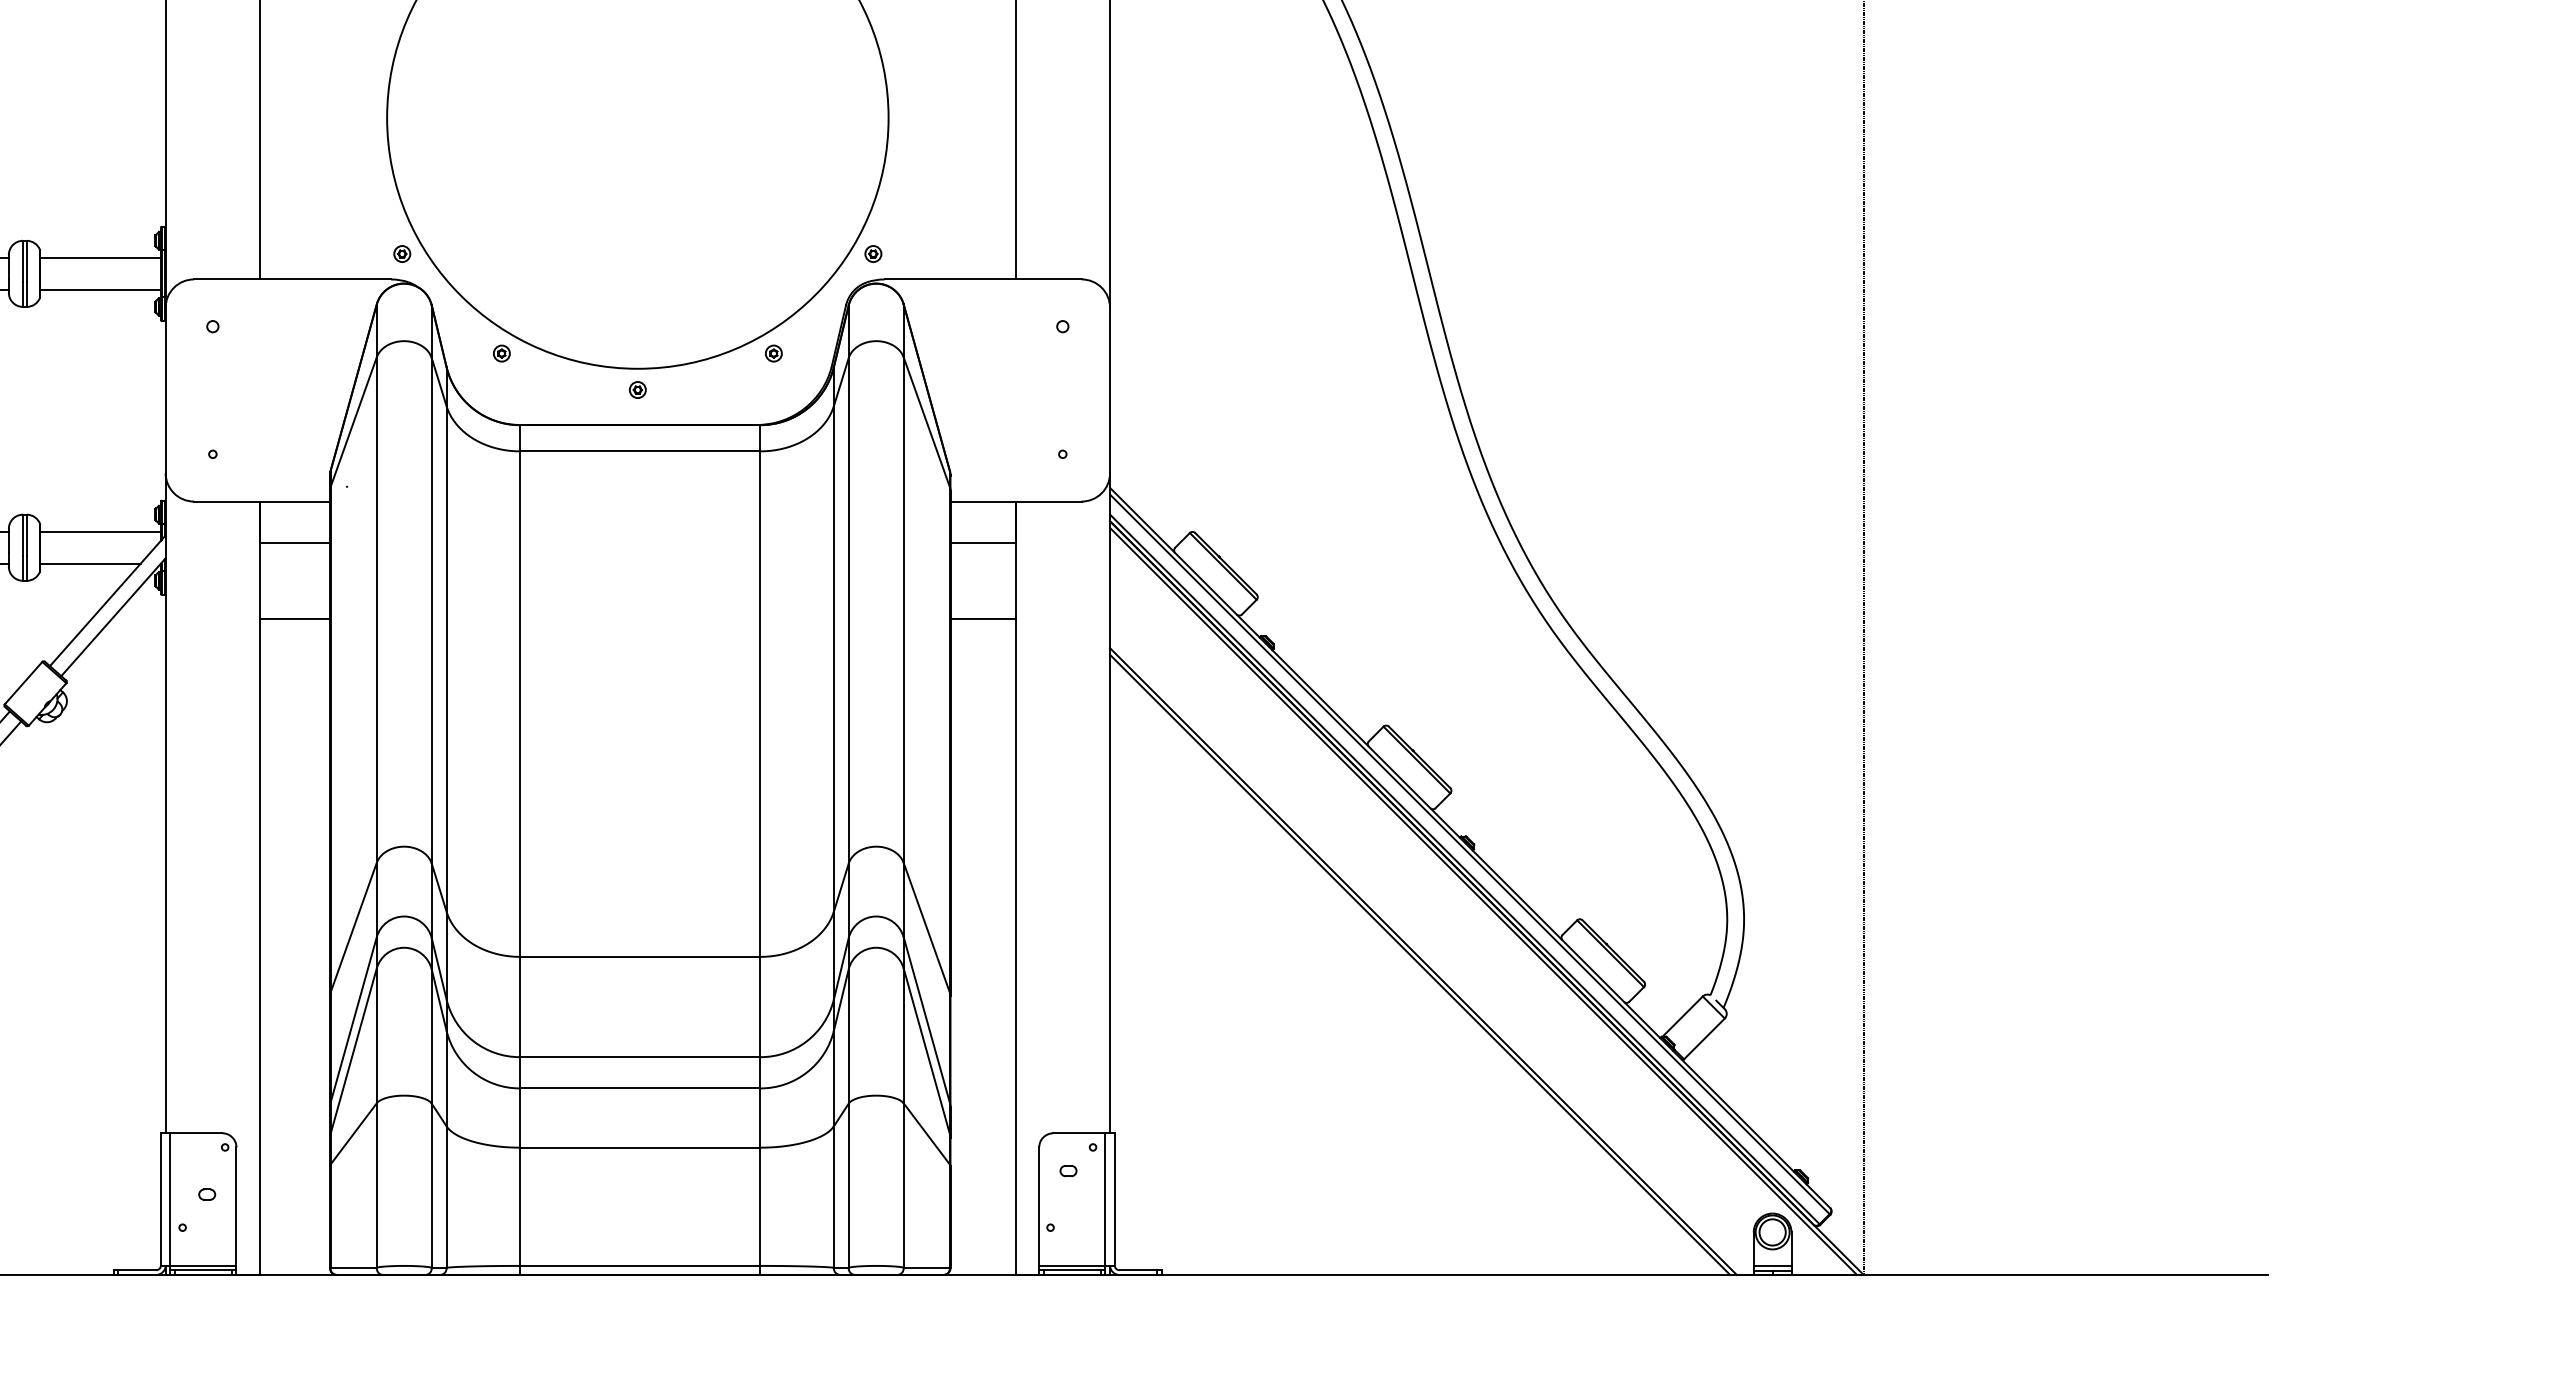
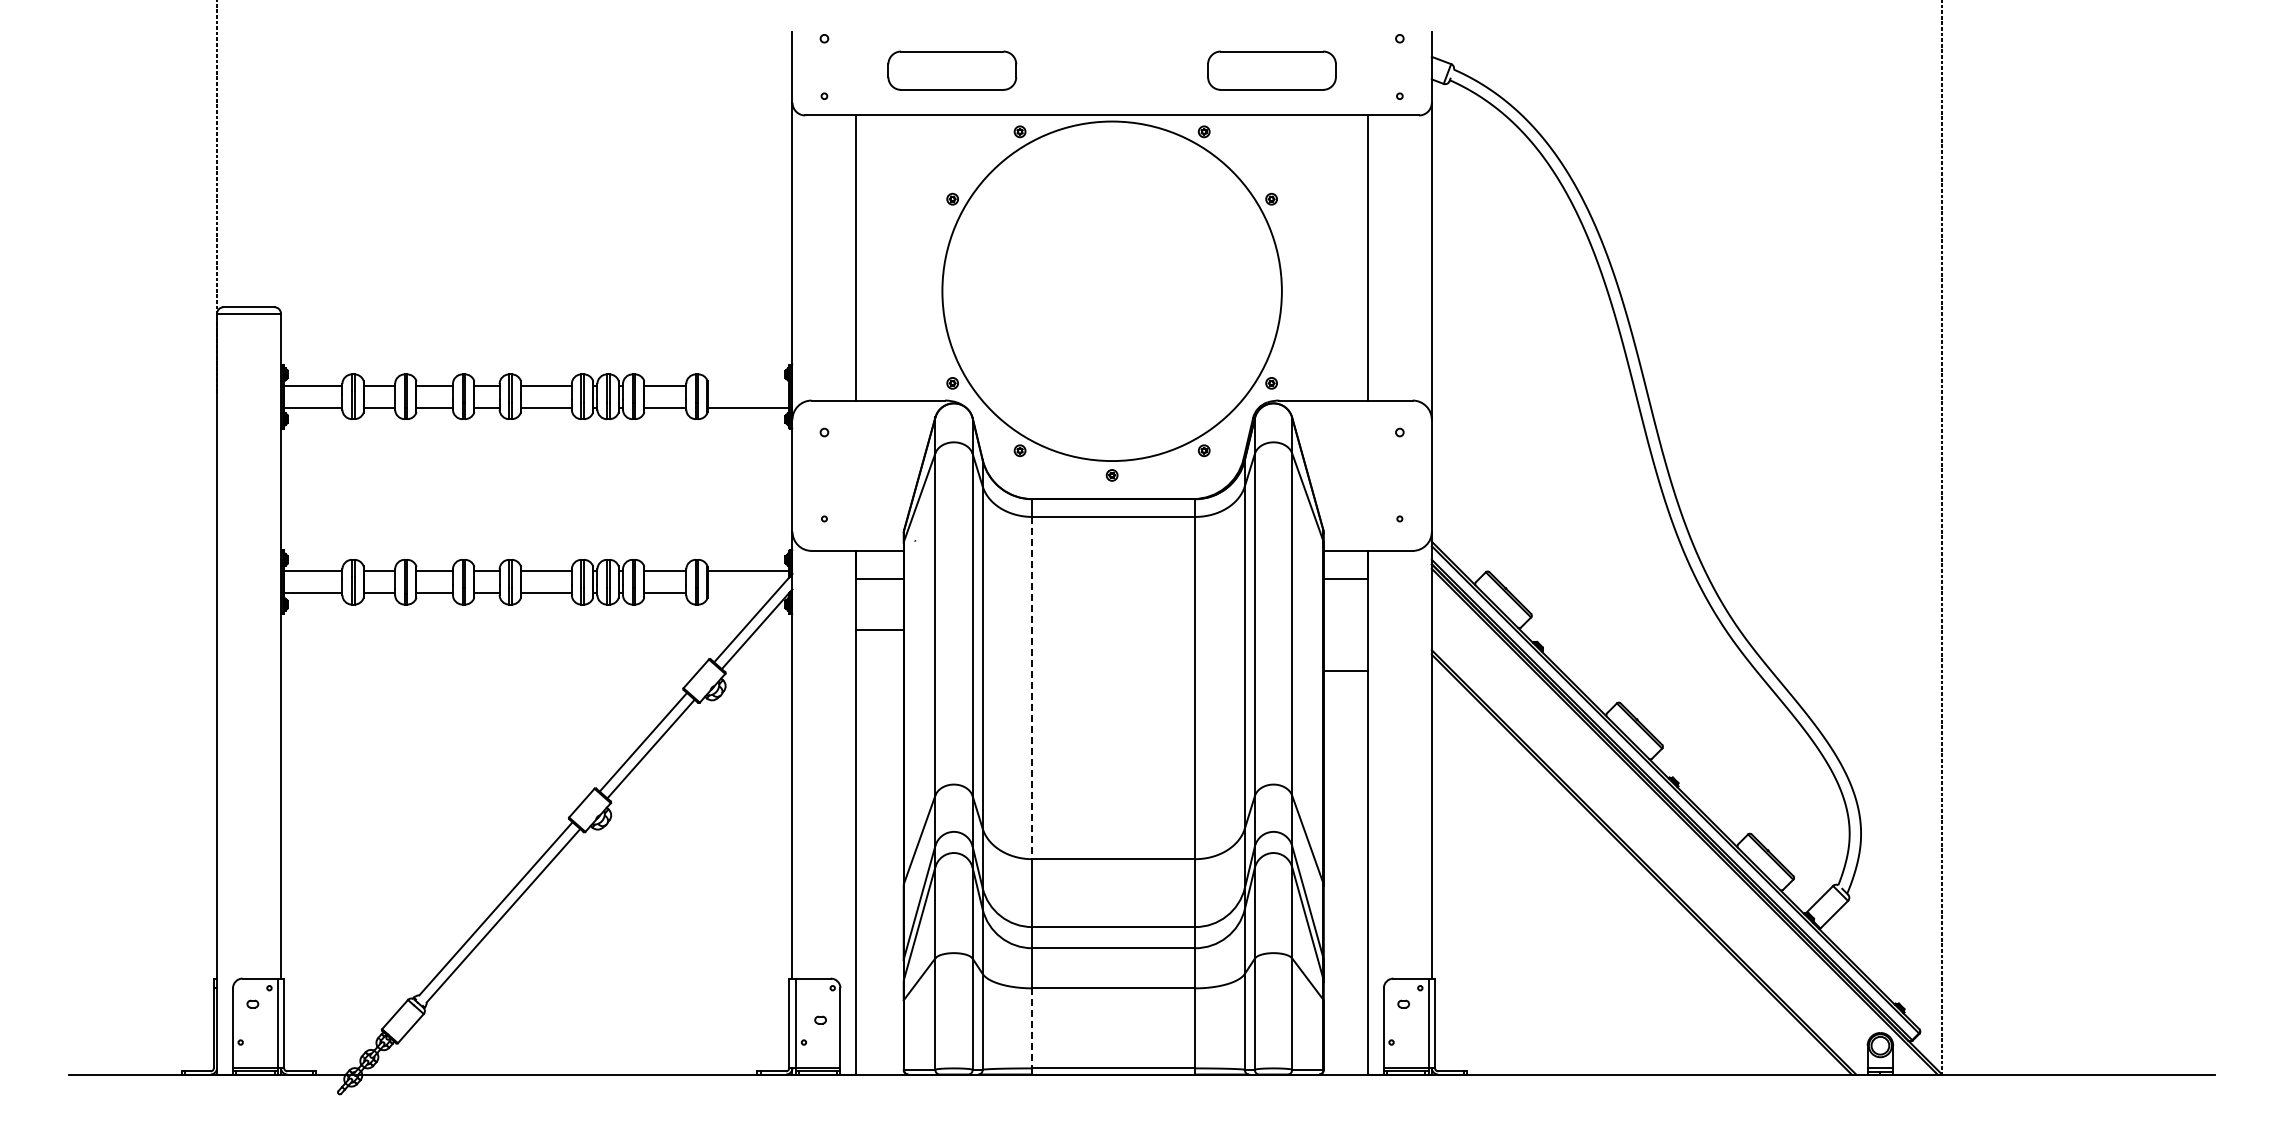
line: (100, 257) -> (748, 385), removed
line: (90, 564) -> (741, 593), removed
line: (982, 619) -> (1345, 671), moved
line: (520, 704) -> (1032, 688), solid -> dashed
line: (520, 1206) -> (1032, 1028), solid -> dashed

